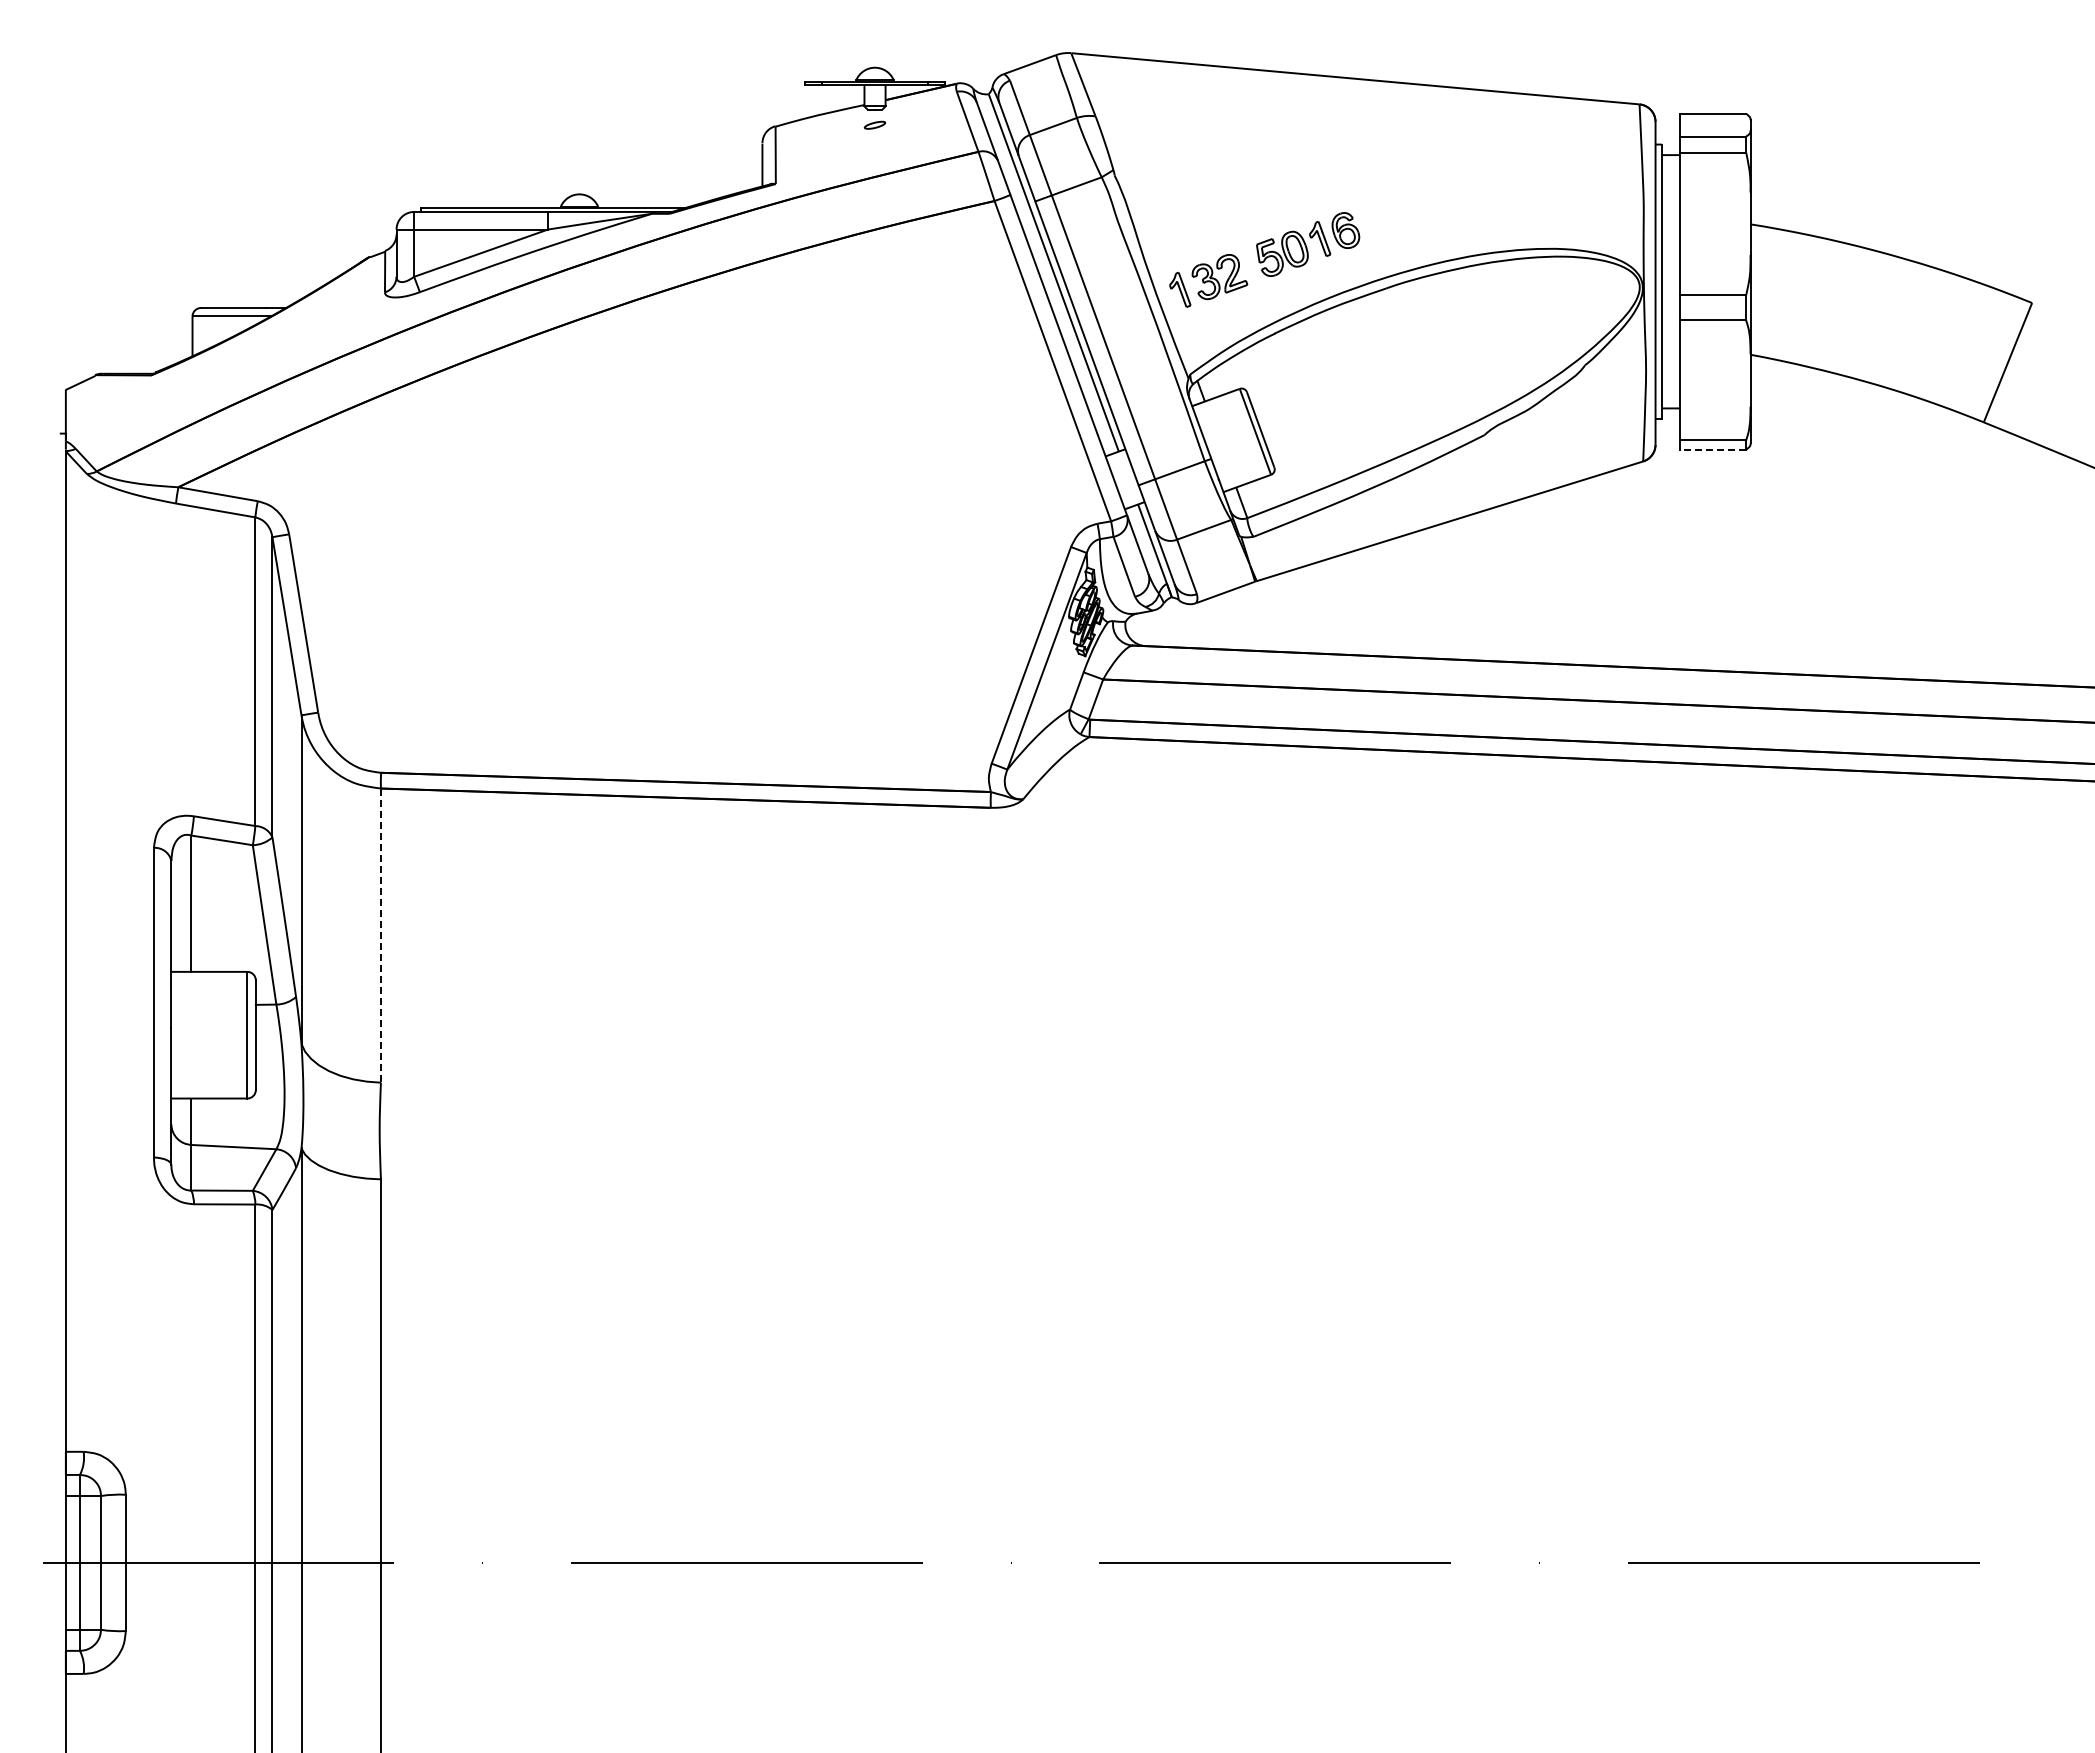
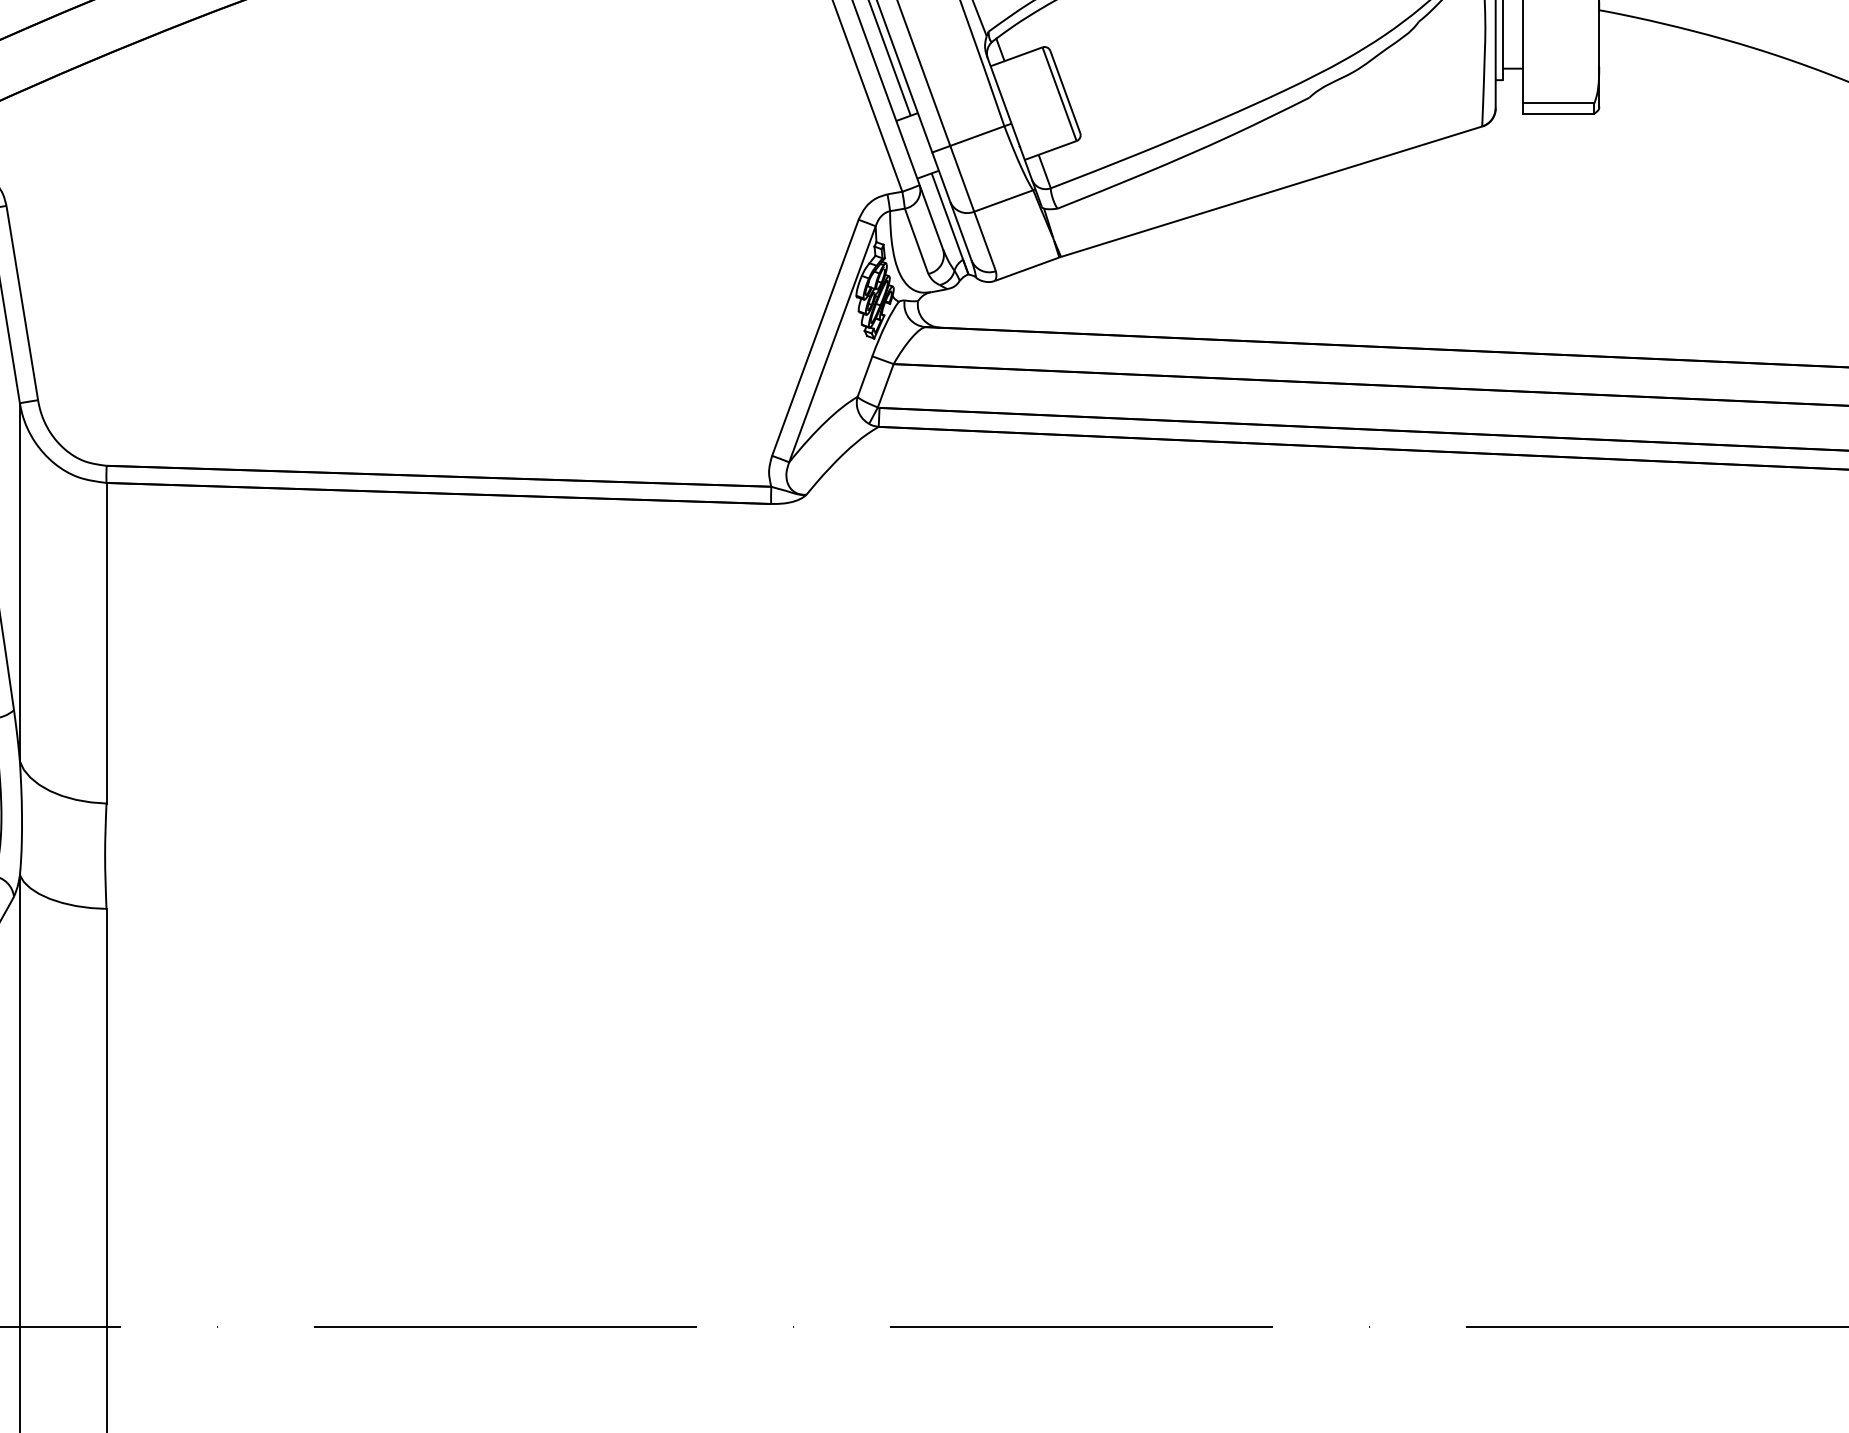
line: (1713, 449) -> (1558, 113), dashed -> solid
line: (380, 936) -> (106, 644), dashed -> solid

